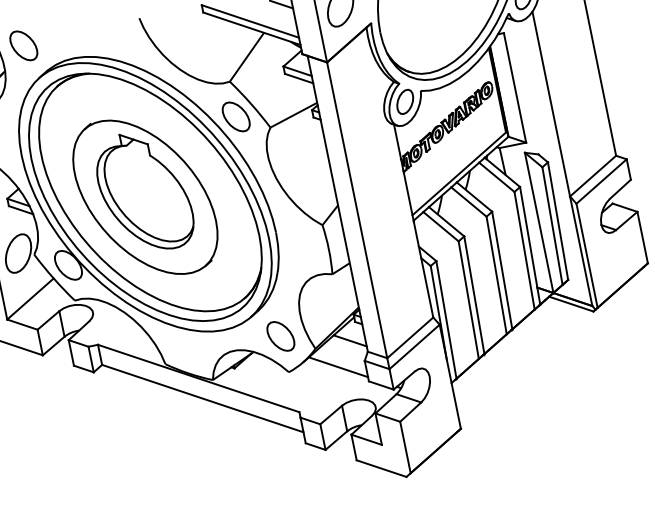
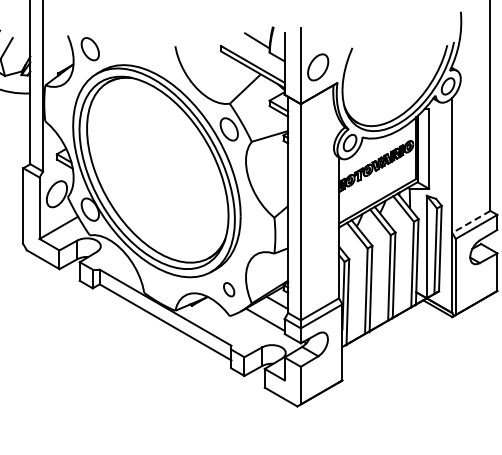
line: (592, 177) -> (470, 222), solid -> dashed
part: (145, 196) -> (154, 172), removed
part: (279, 336) -> (228, 289), size x0.6

